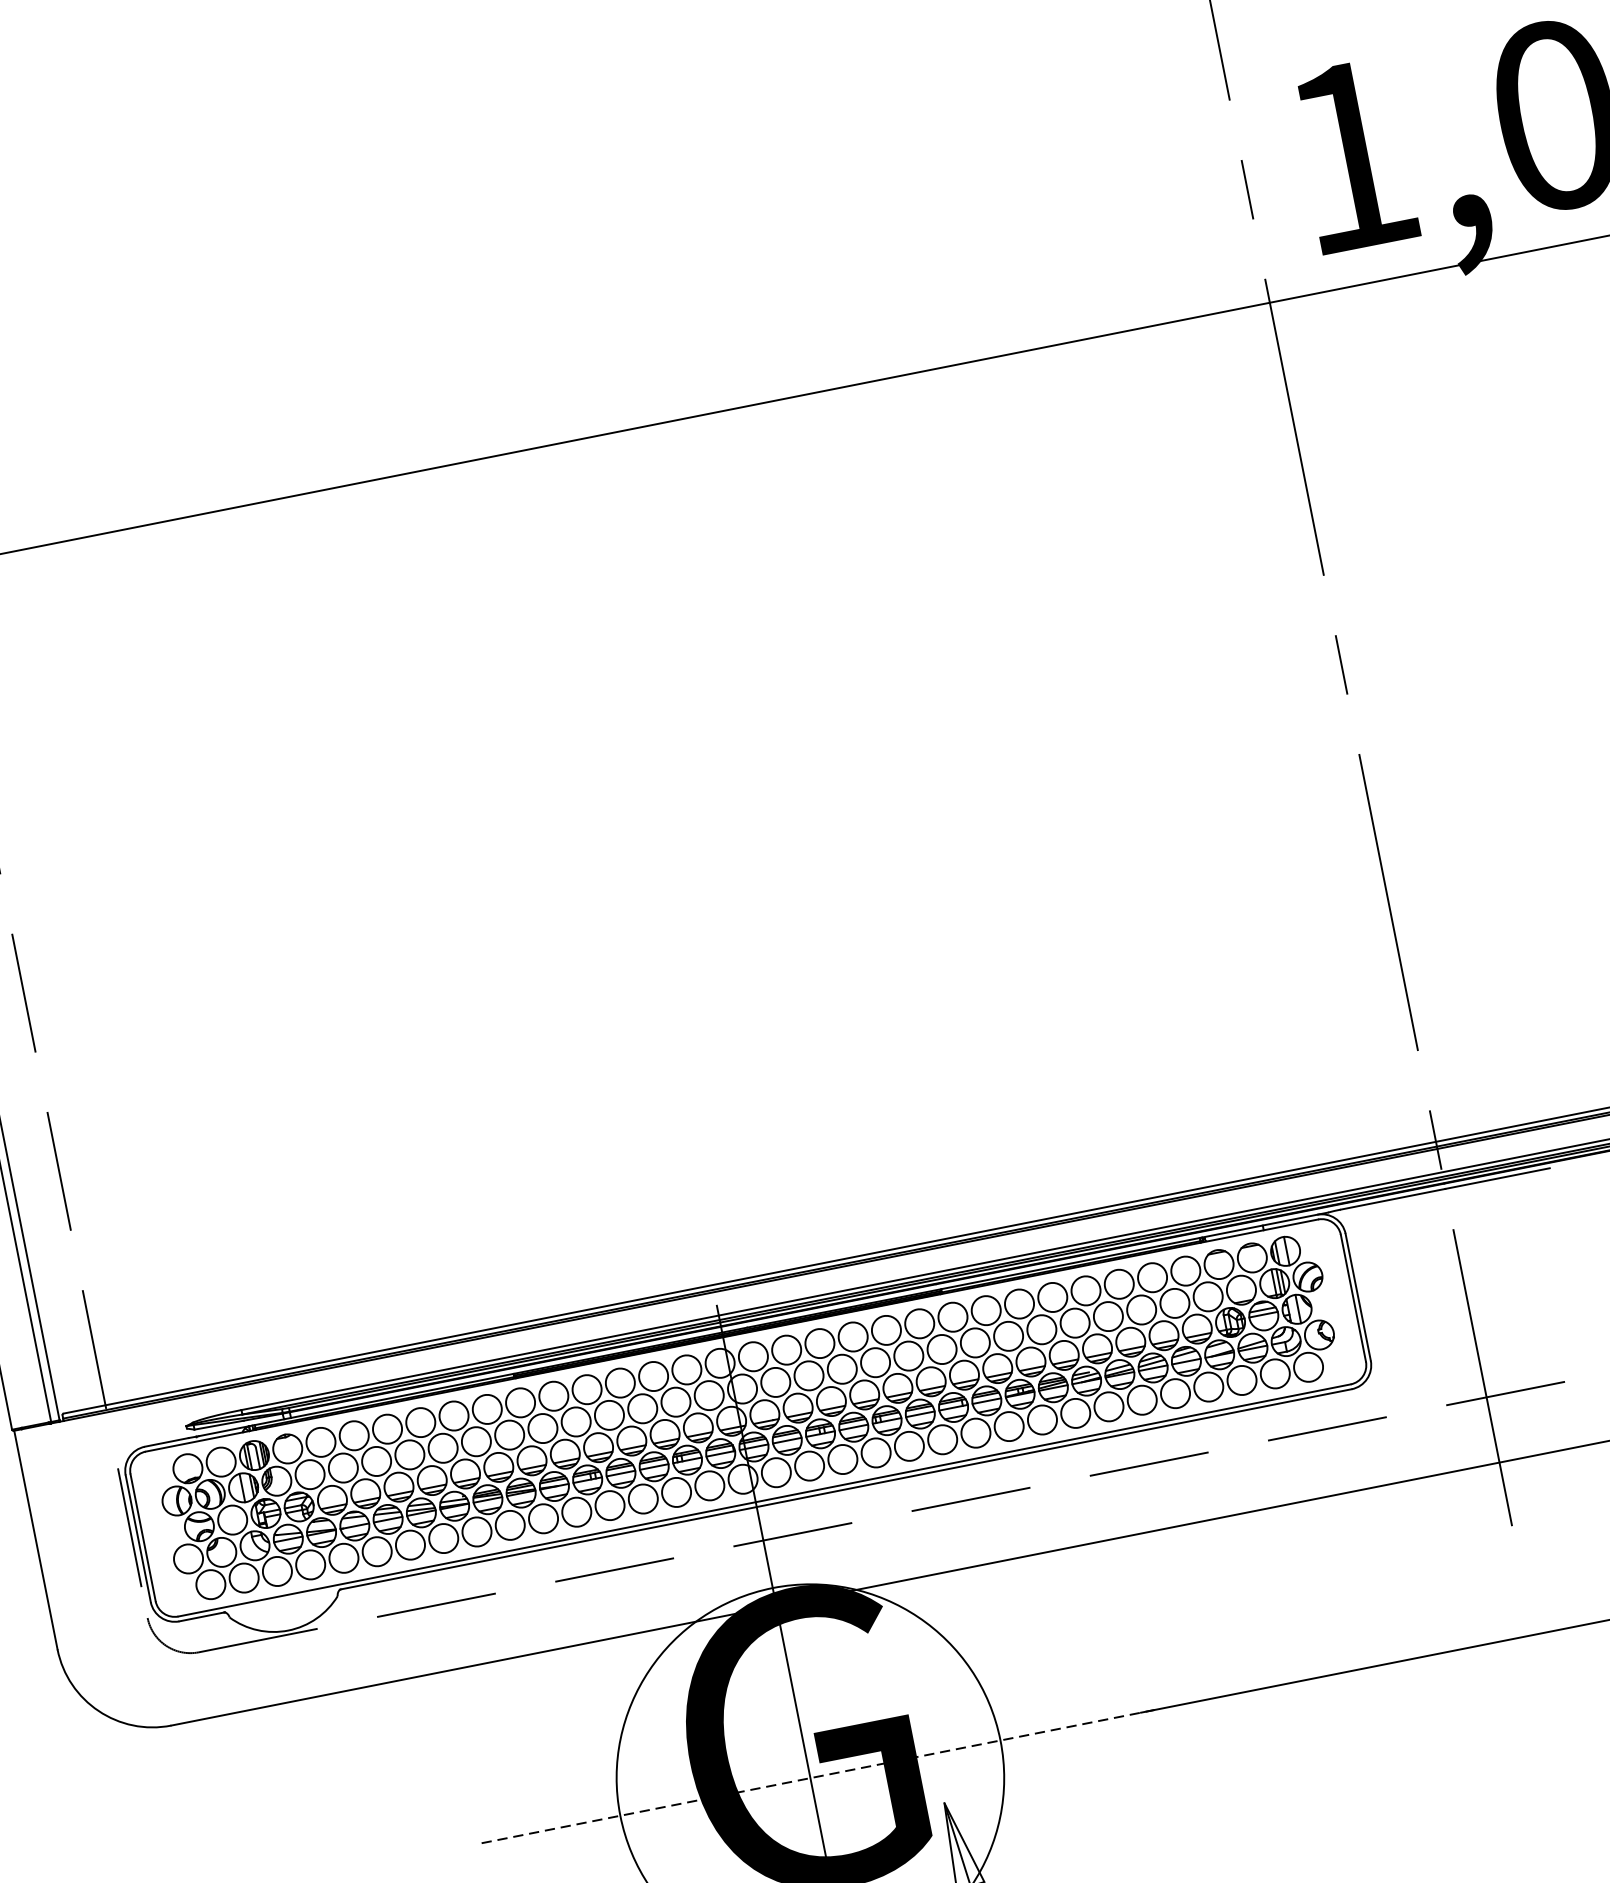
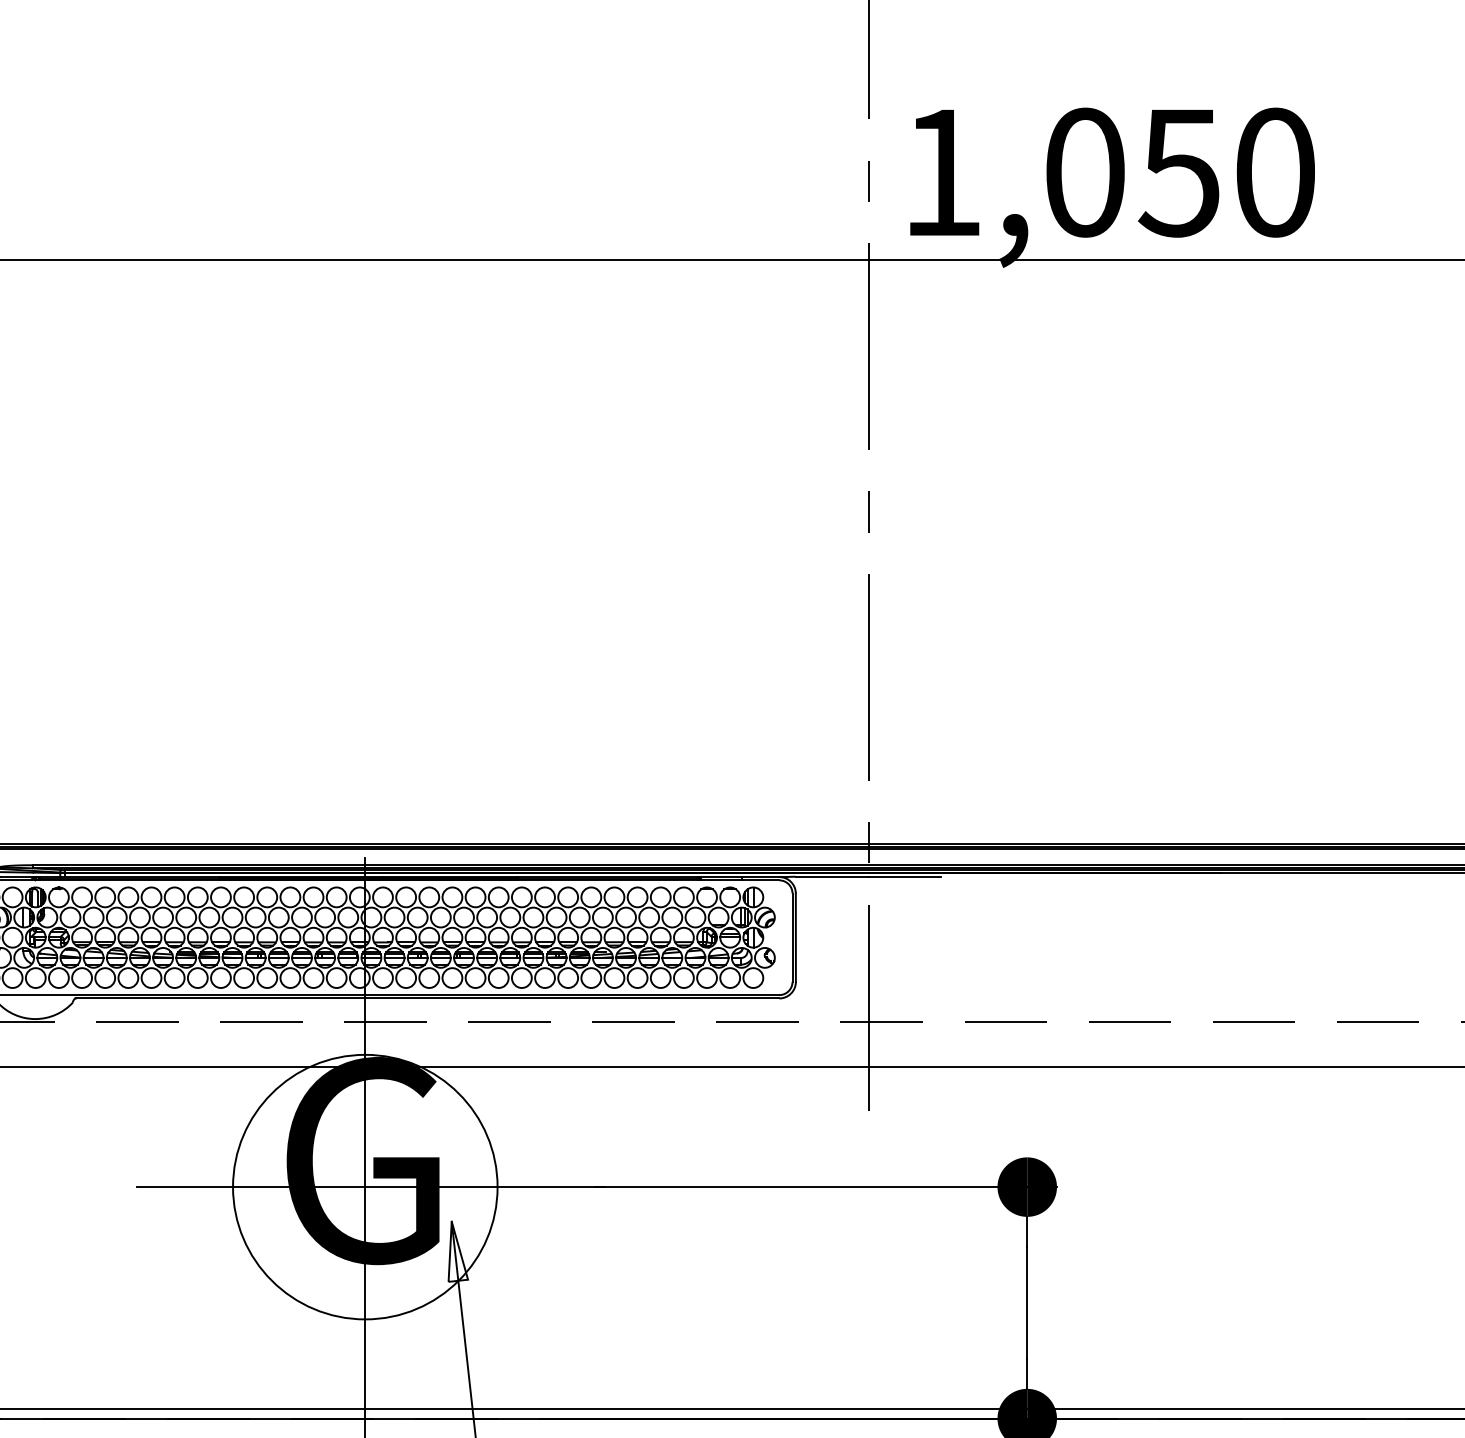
line: (819, 1776) -> (371, 1187), dashed -> solid

